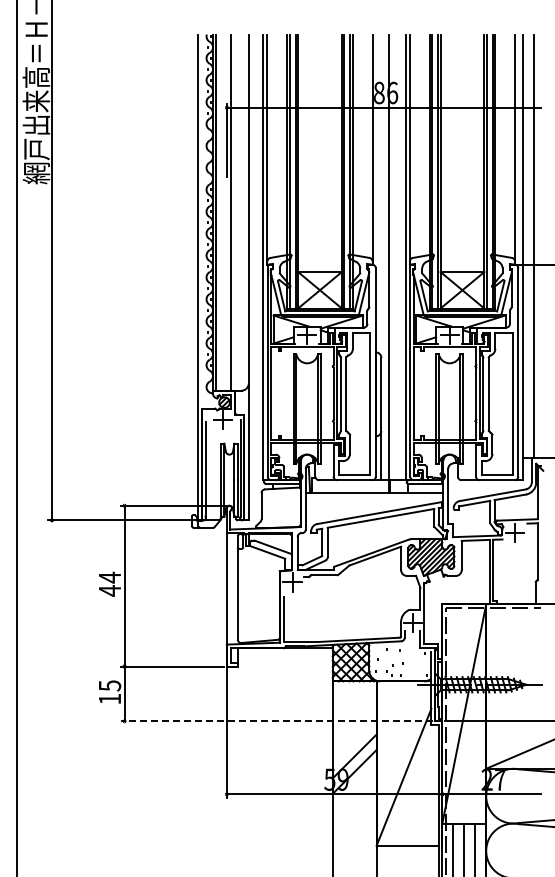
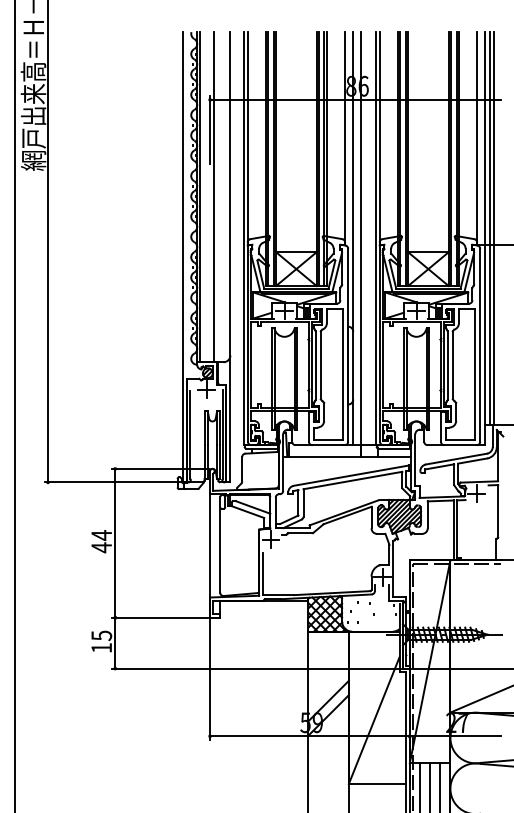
line: (381, 194) -> (353, 180), added
line: (528, 246) -> (489, 228), added
line: (276, 721) -> (256, 668), dashed -> solid

